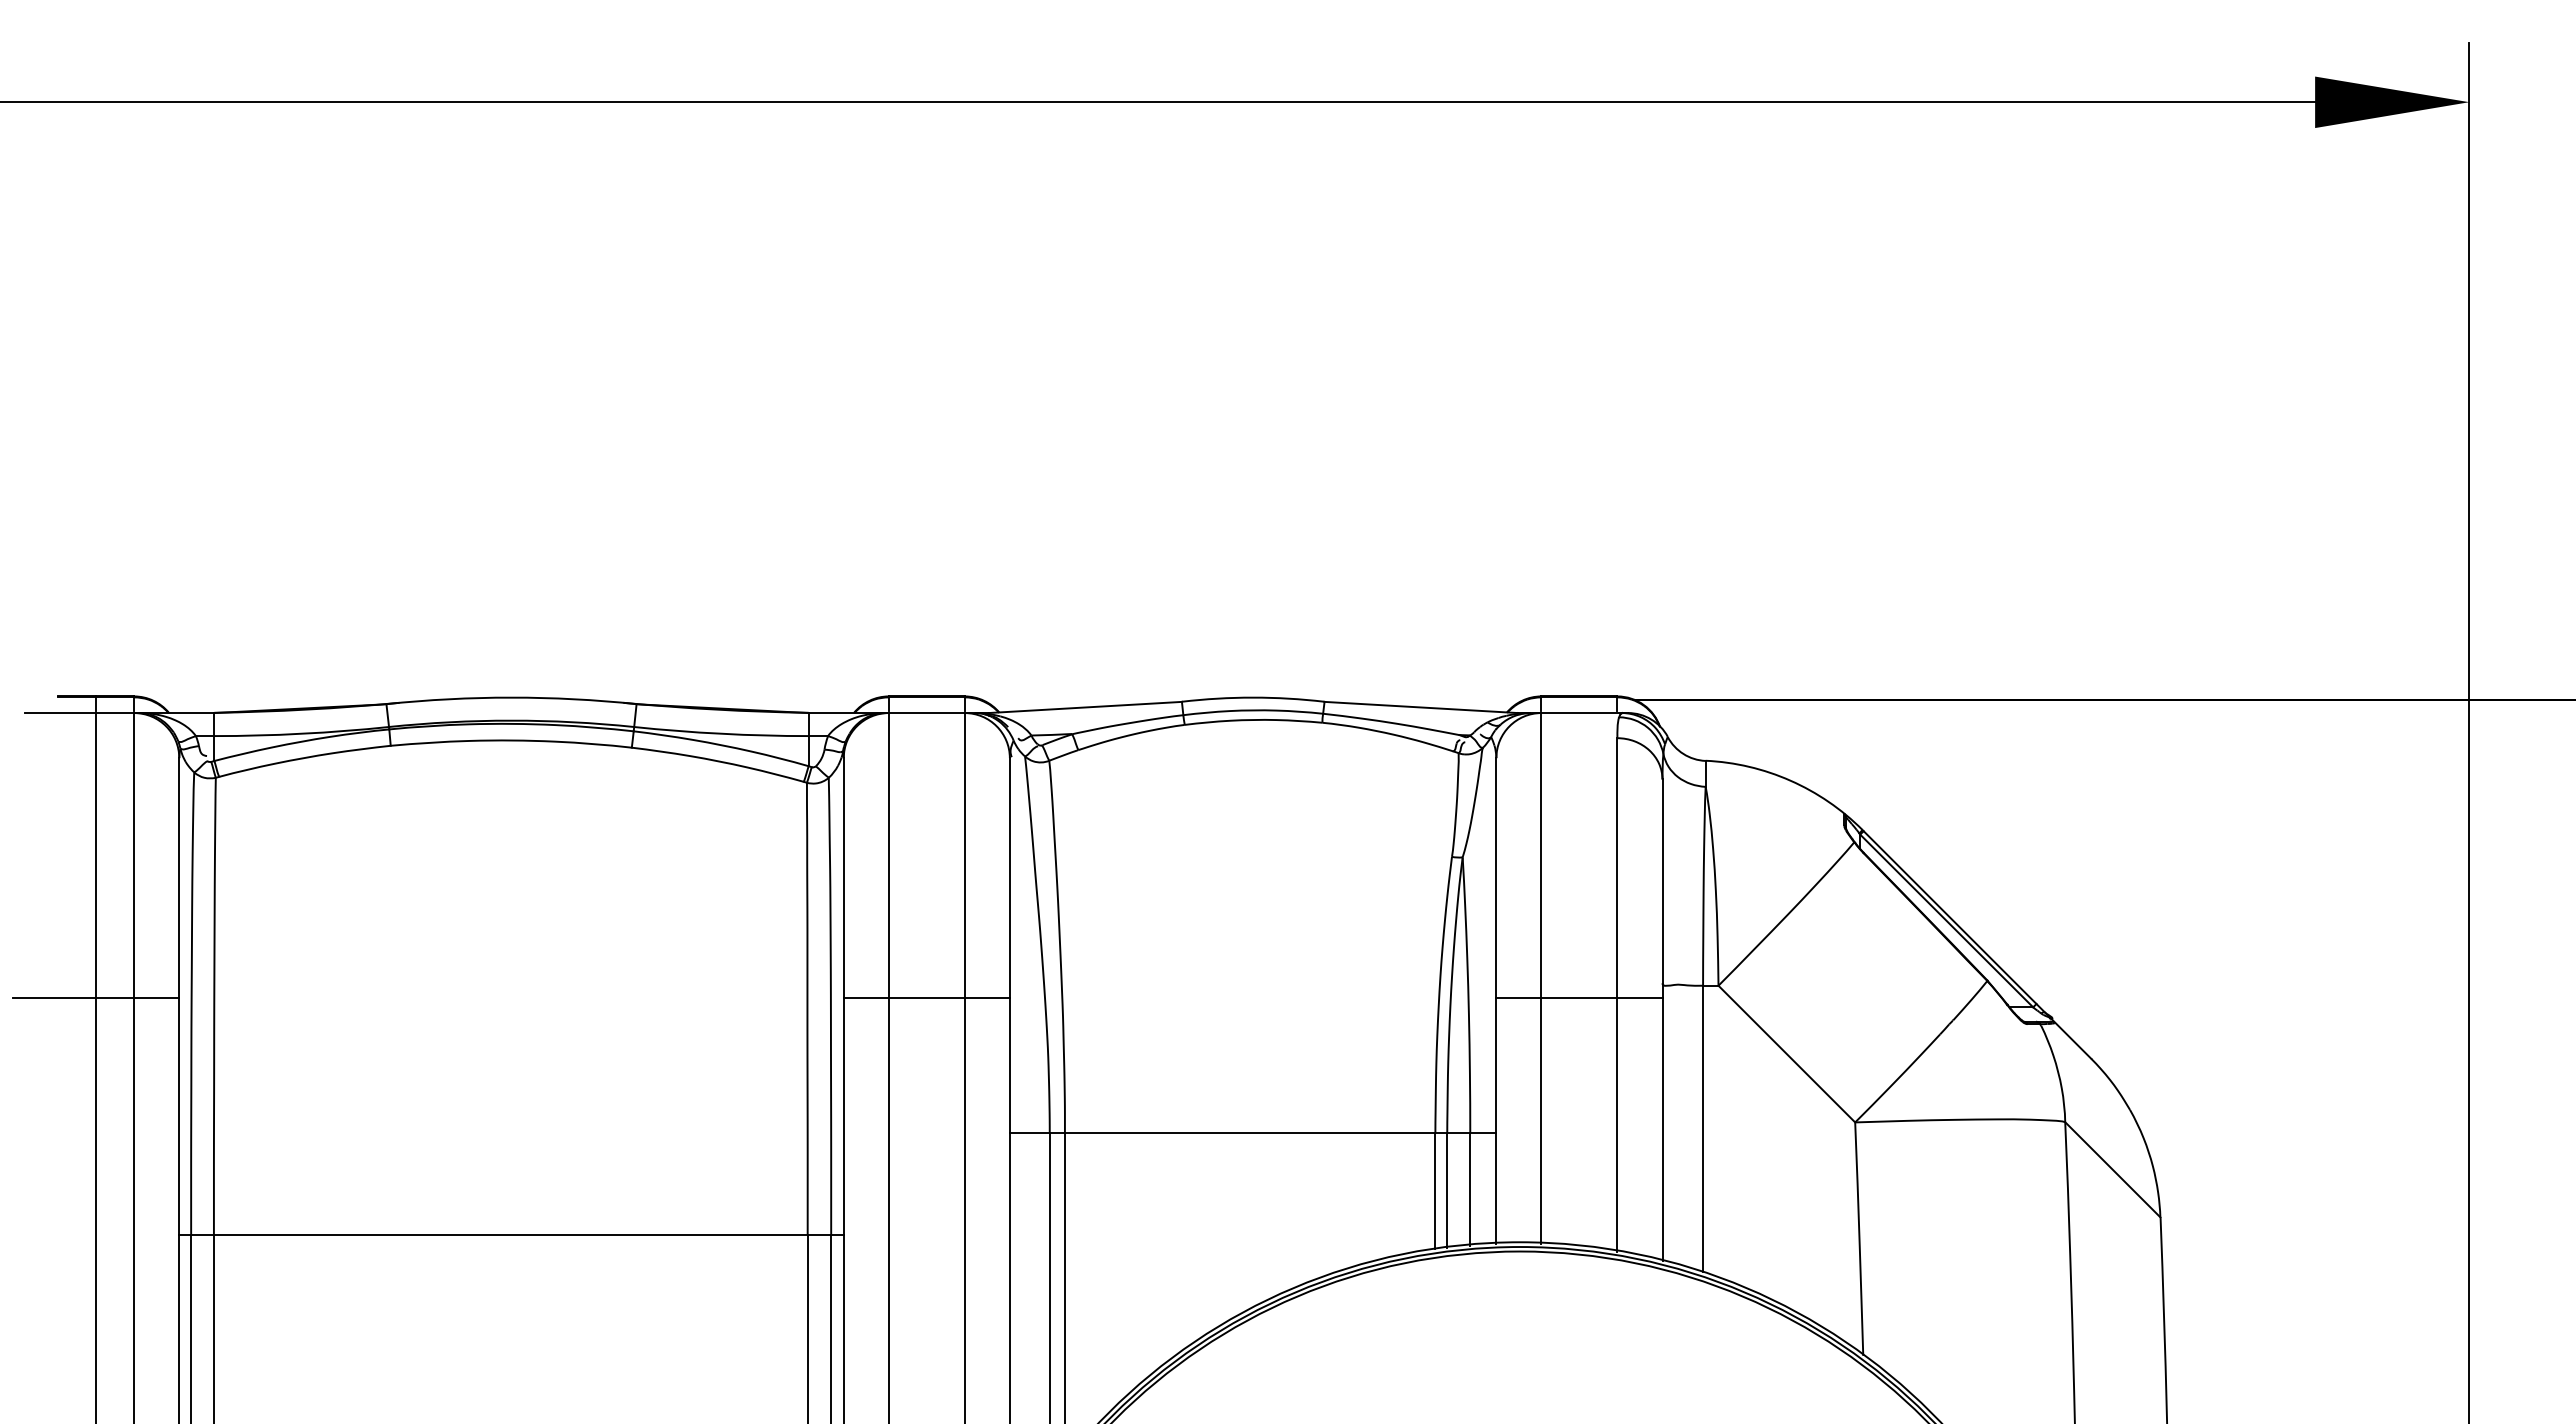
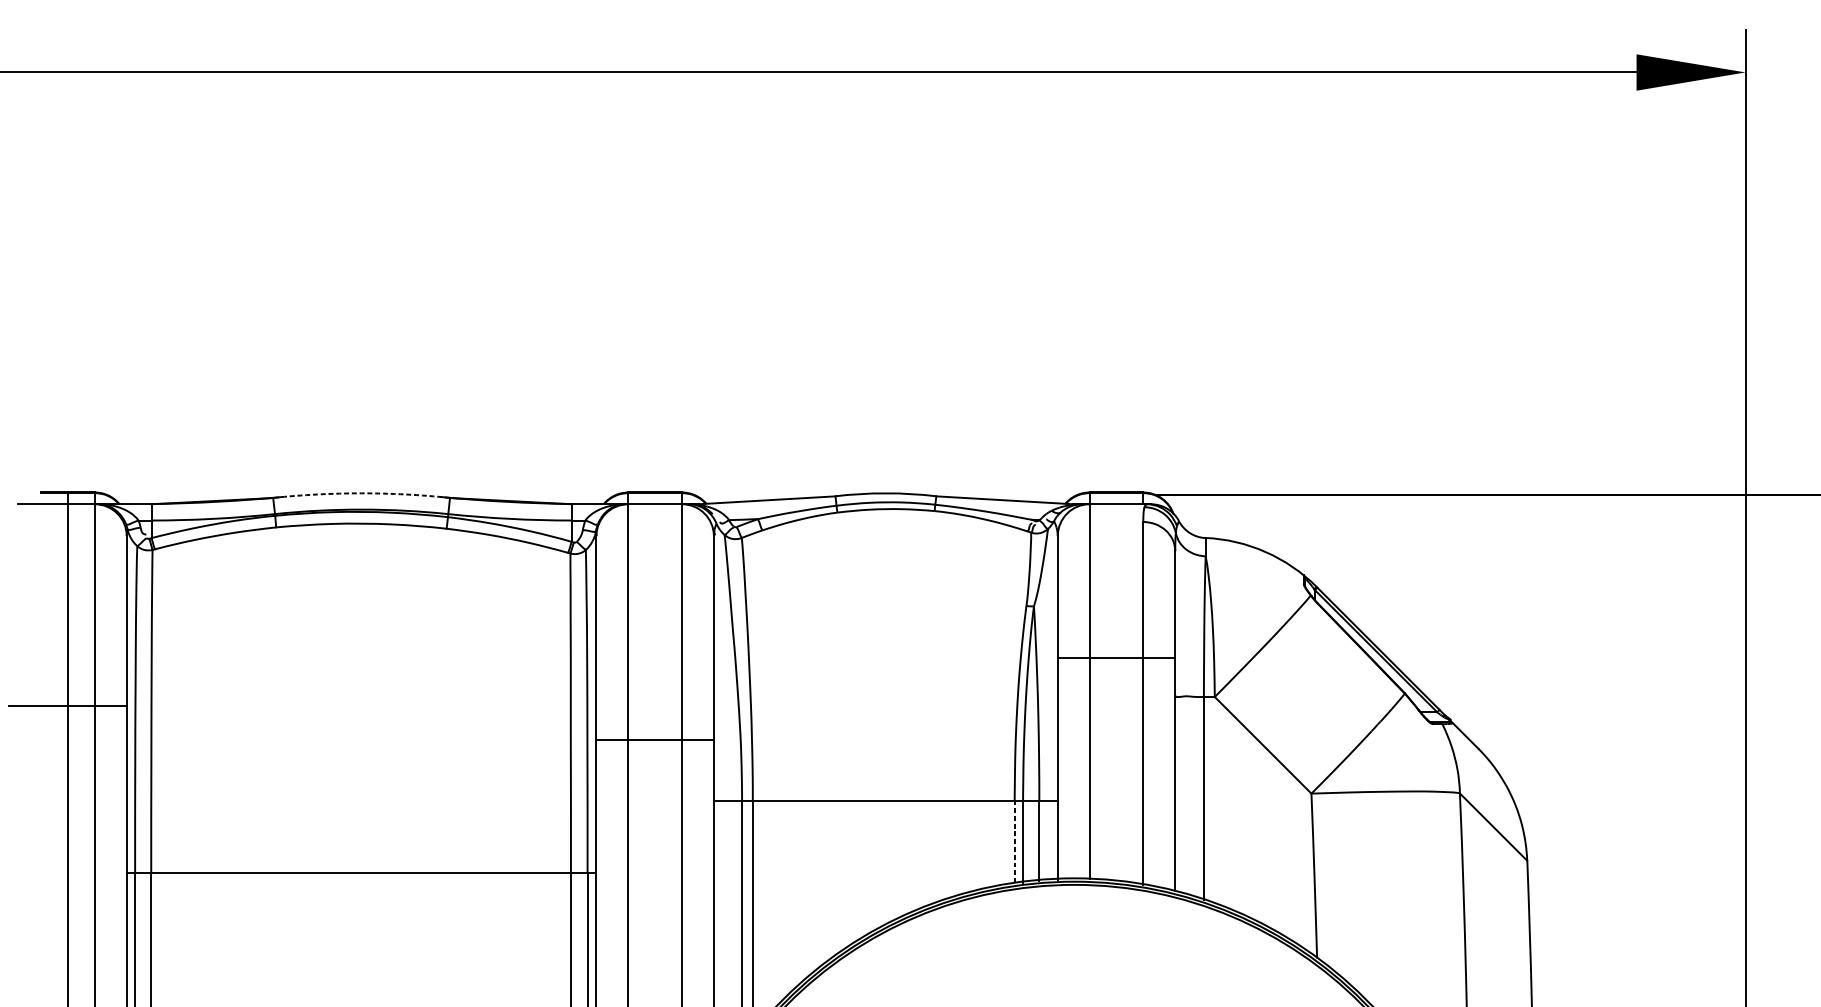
arc: (511, 697) -> (361, 493), solid -> dashed
line: (926, 997) -> (654, 739), moved
line: (1579, 997) -> (1116, 657), moved
line: (1435, 1191) -> (1014, 842), solid -> dashed

